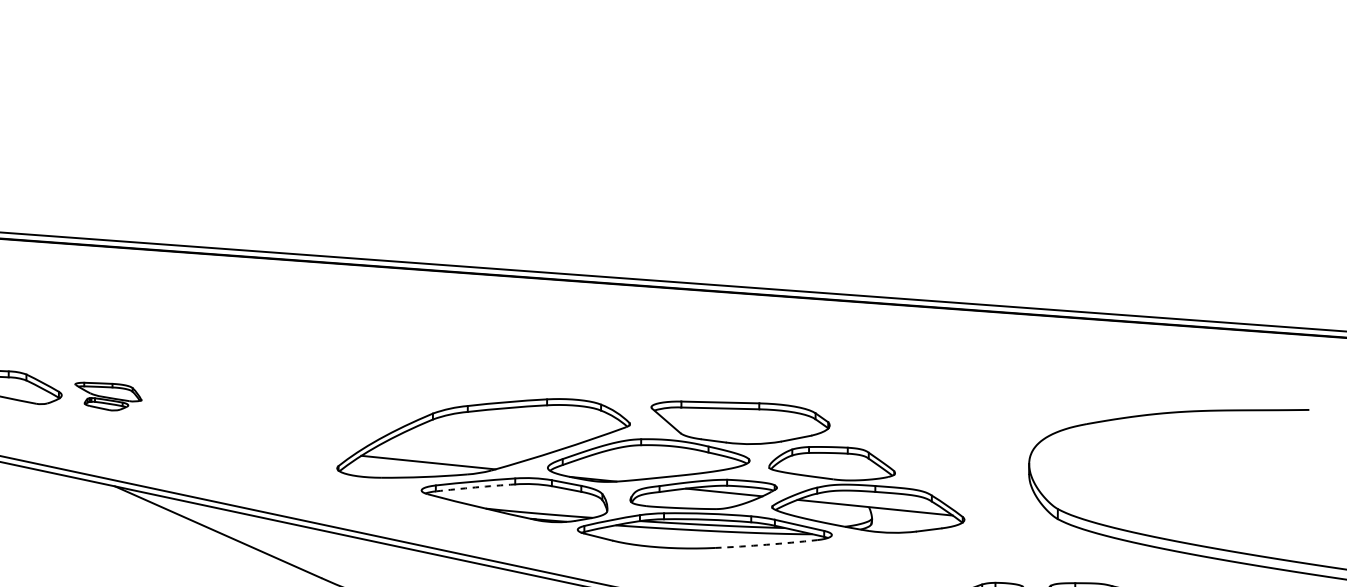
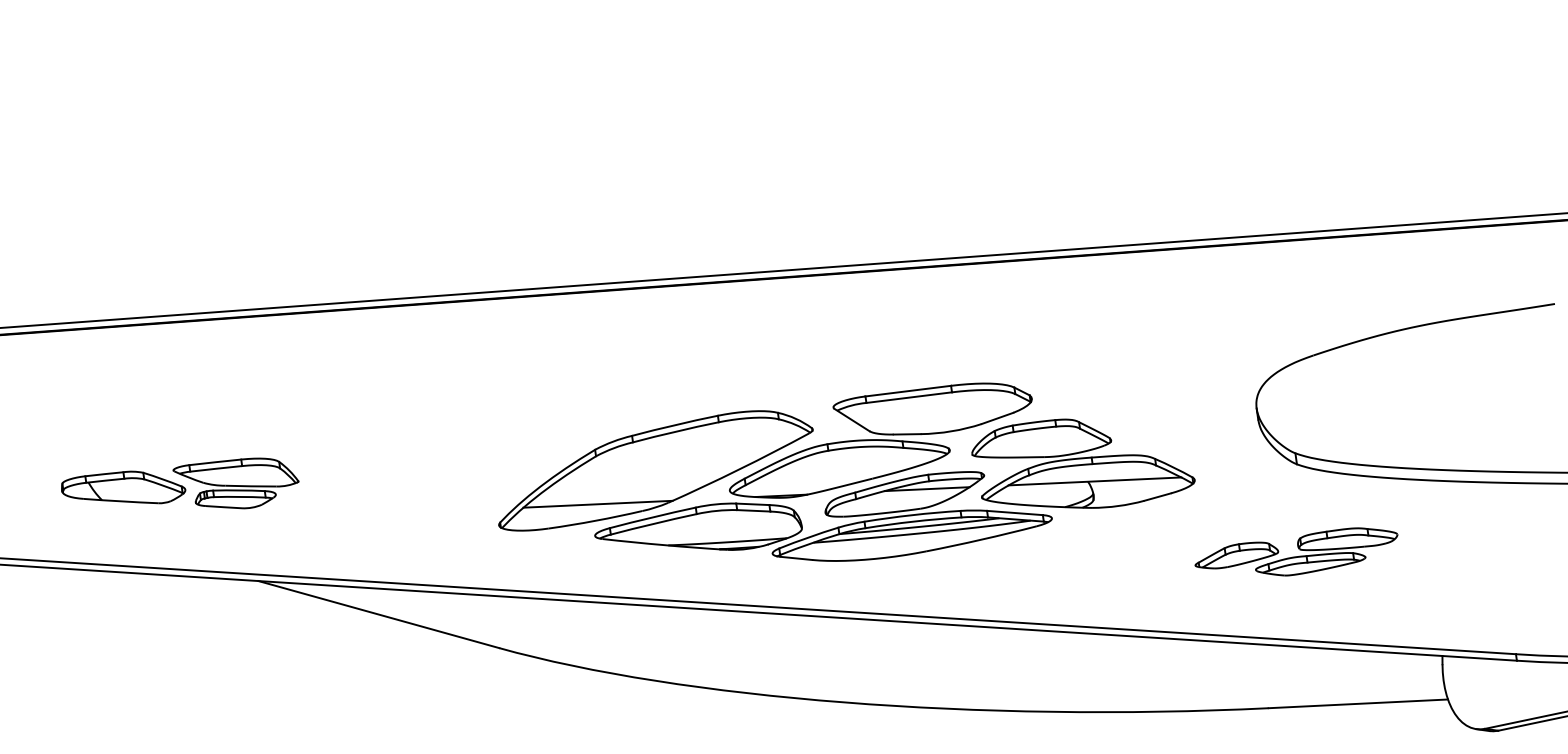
part: (107, 396) -> (235, 483), size x1.67
arc: (475, 487) -> (653, 523), dashed -> solid
arc: (766, 544) -> (981, 539), dashed -> solid

